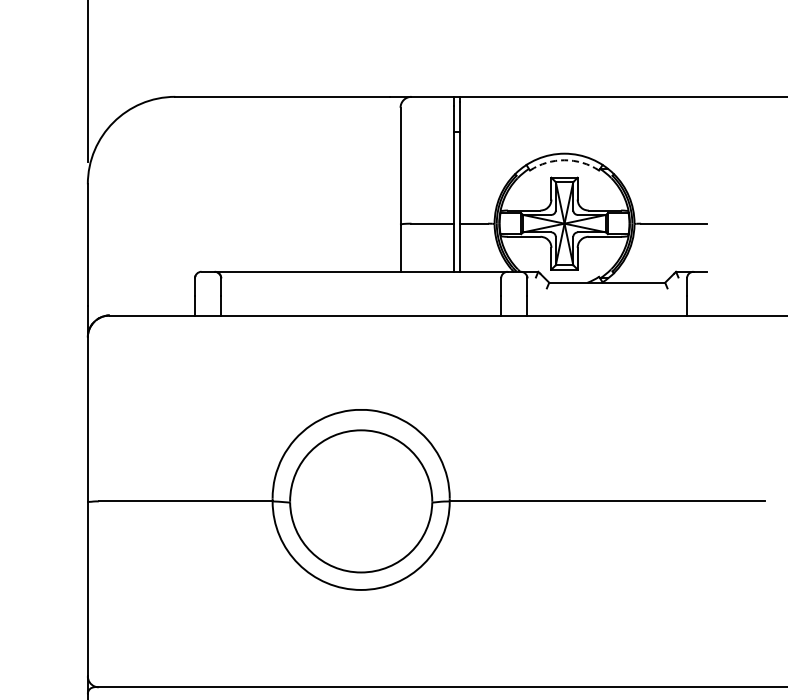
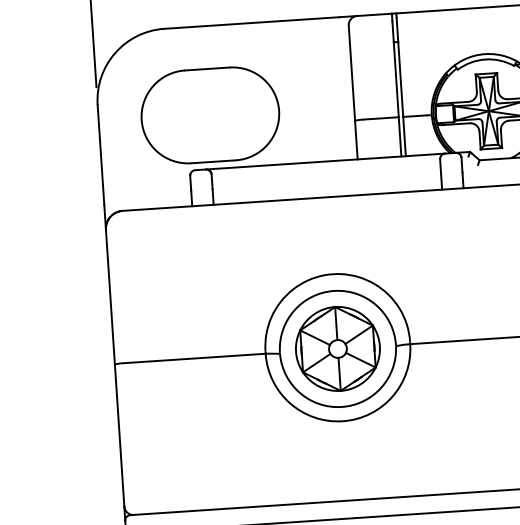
arc: (564, 160) -> (485, 59), dashed -> solid
part: (224, 205) -> (210, 114), added
part: (361, 500) -> (338, 348), added

